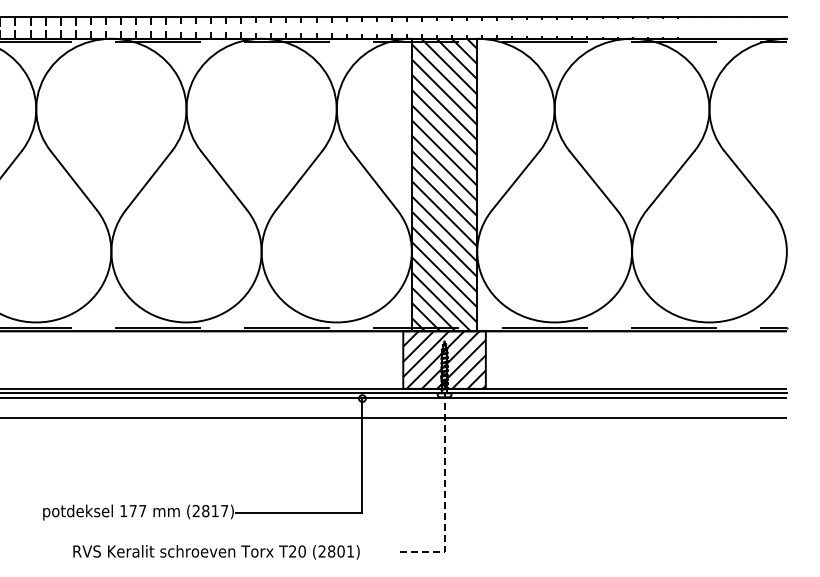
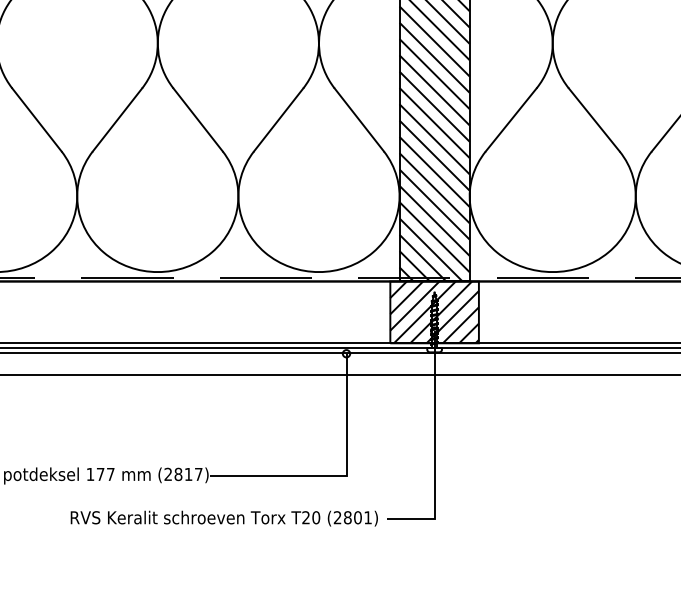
line: (444, 487) -> (434, 449), dashed -> solid
text: (216, 552) -> (224, 518), moved

